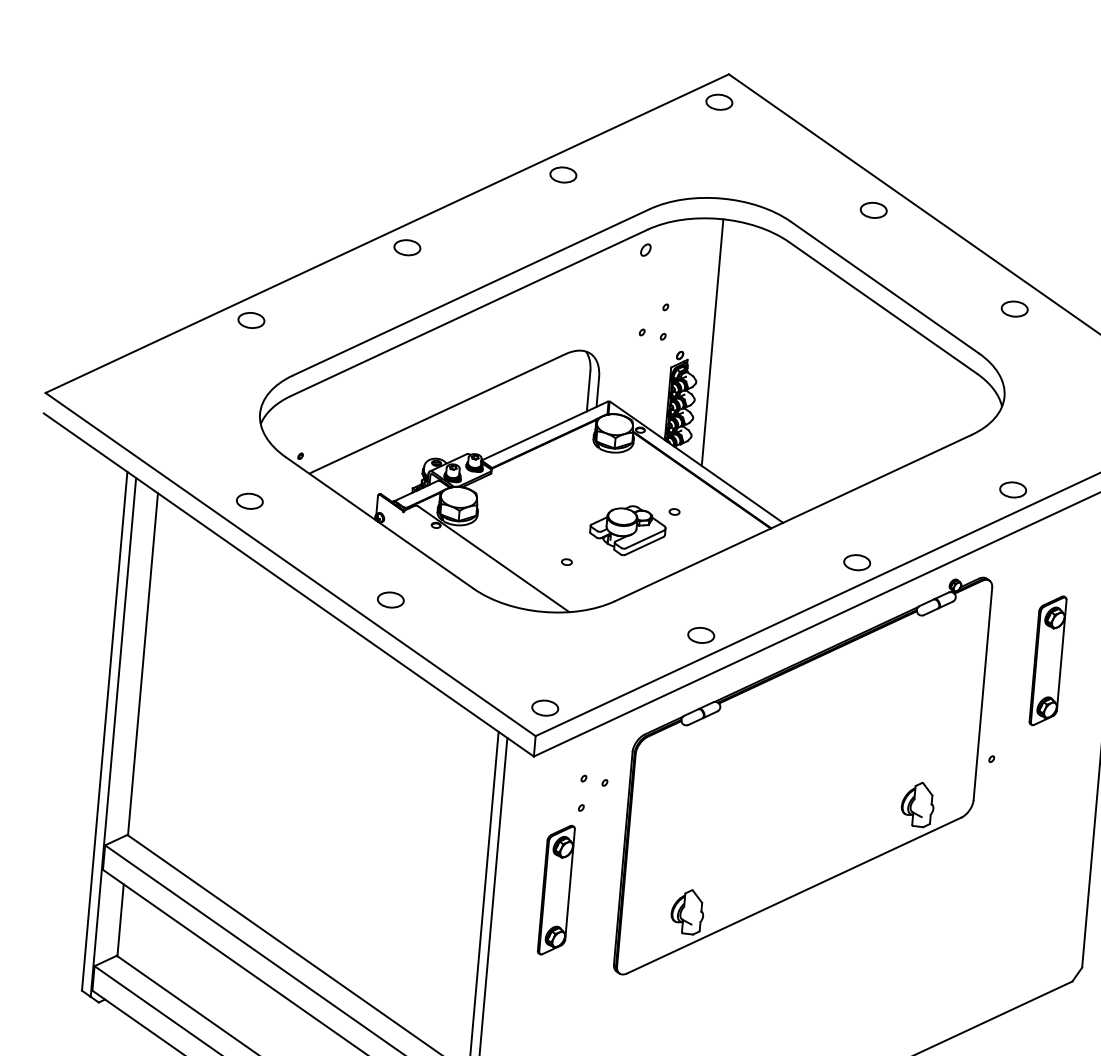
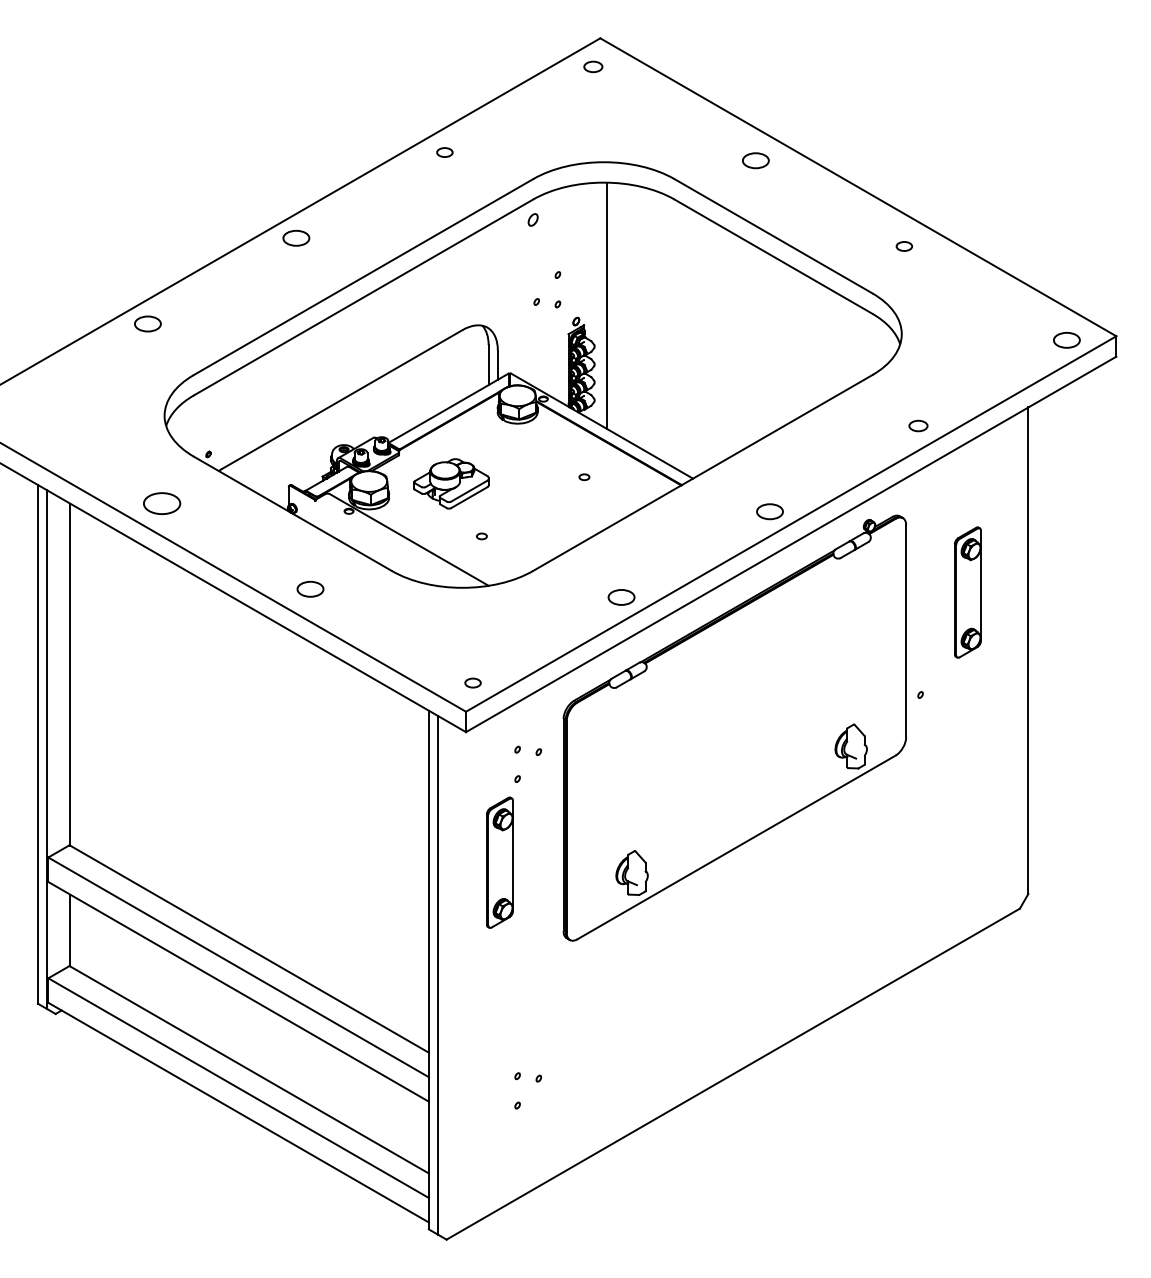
part: (719, 101) -> (593, 66), size x0.7
part: (563, 174) -> (444, 152), size x0.6
part: (1014, 309) -> (904, 246), size x0.6
part: (1013, 489) -> (918, 425), size x0.7
part: (249, 501) -> (161, 503), size x1.4
part: (627, 530) -> (451, 483), moved
part: (544, 707) -> (472, 682), size x0.6

